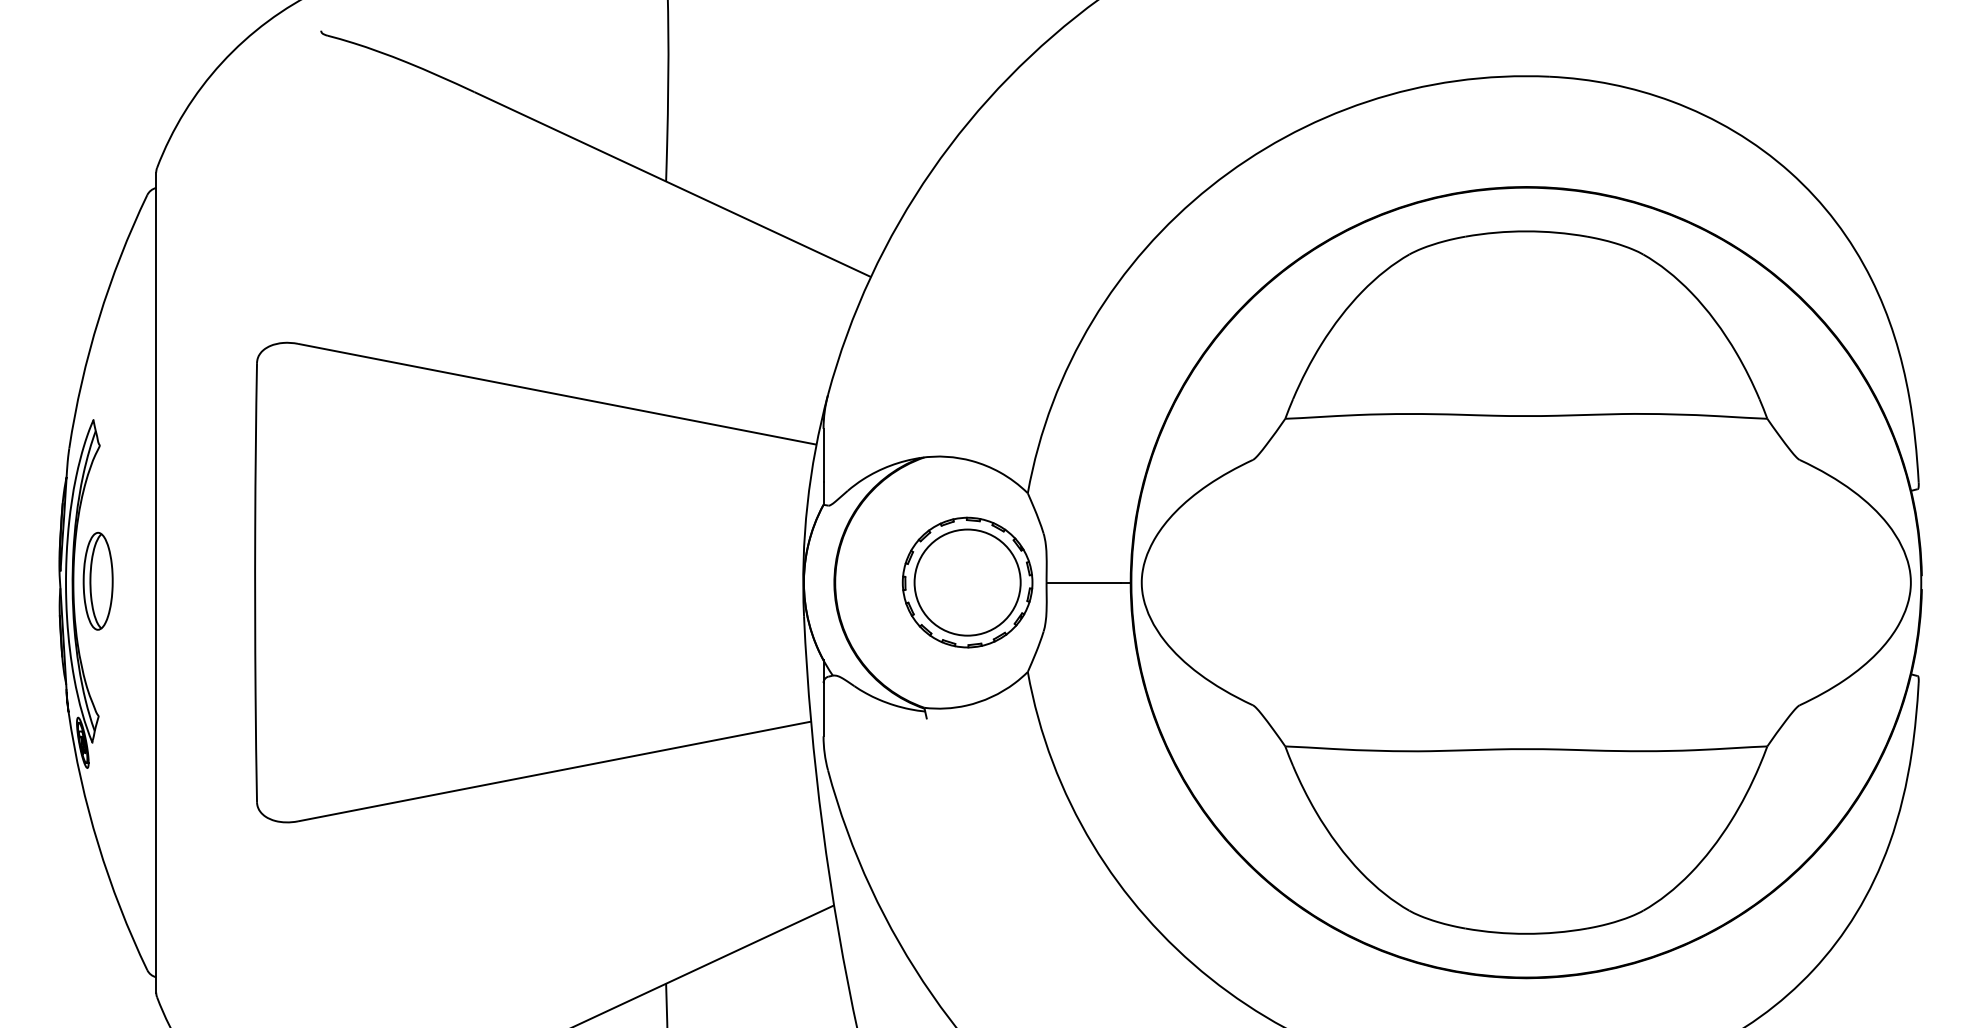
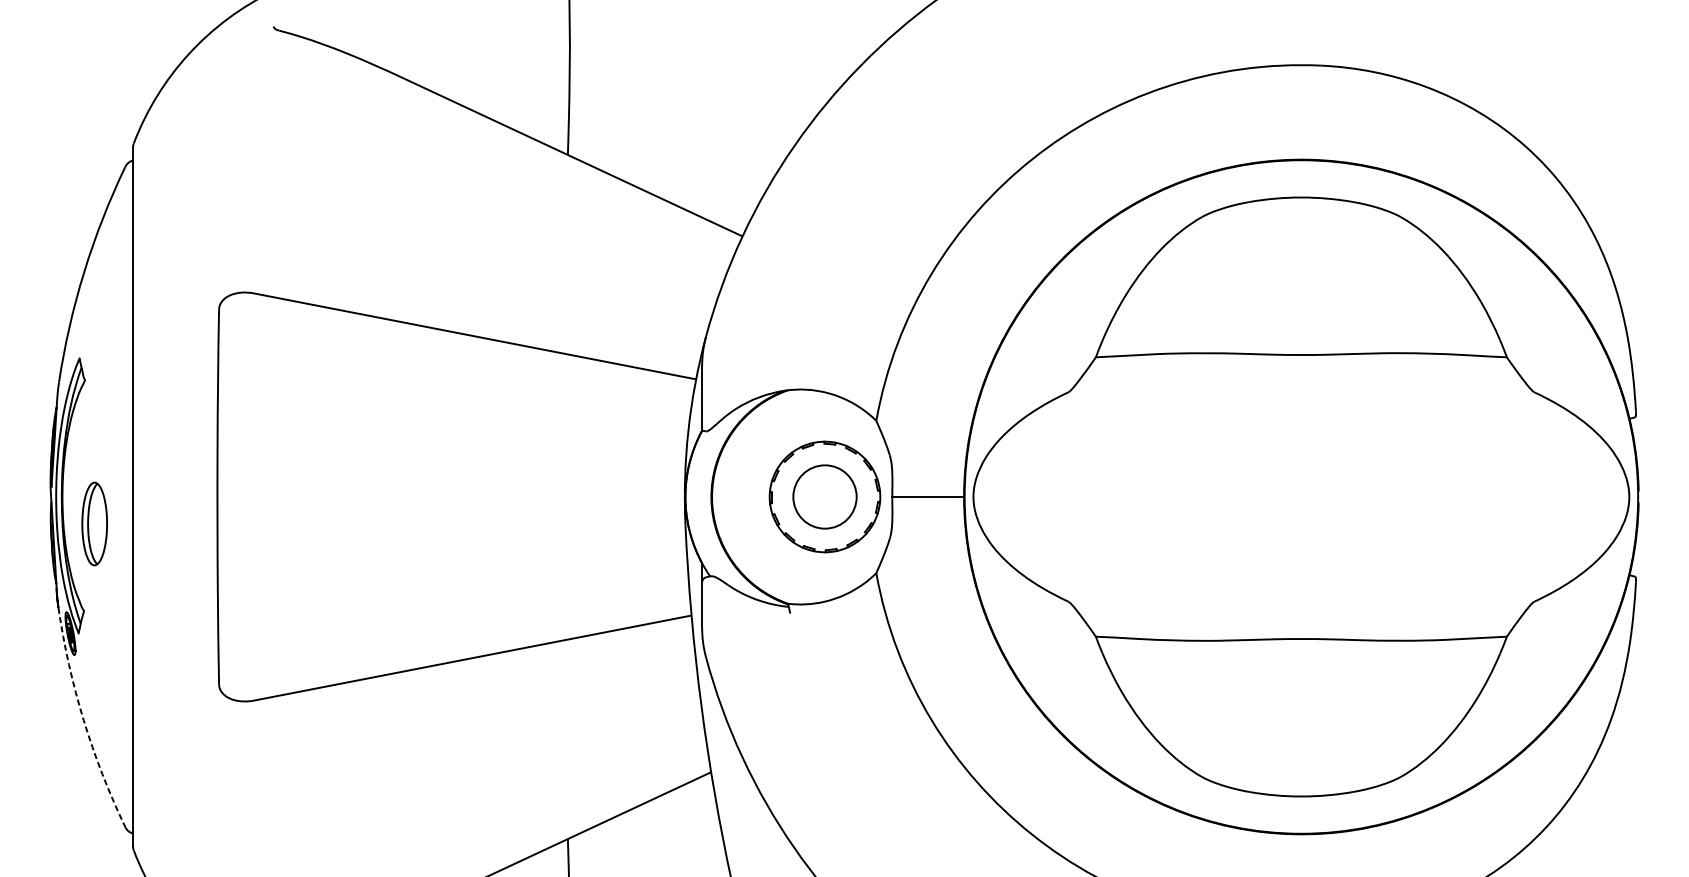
part: (97, 581) -> (94, 524), moved
circle: (967, 582) -> (824, 496), size x0.7
arc: (98, 844) -> (83, 720), solid -> dashed

